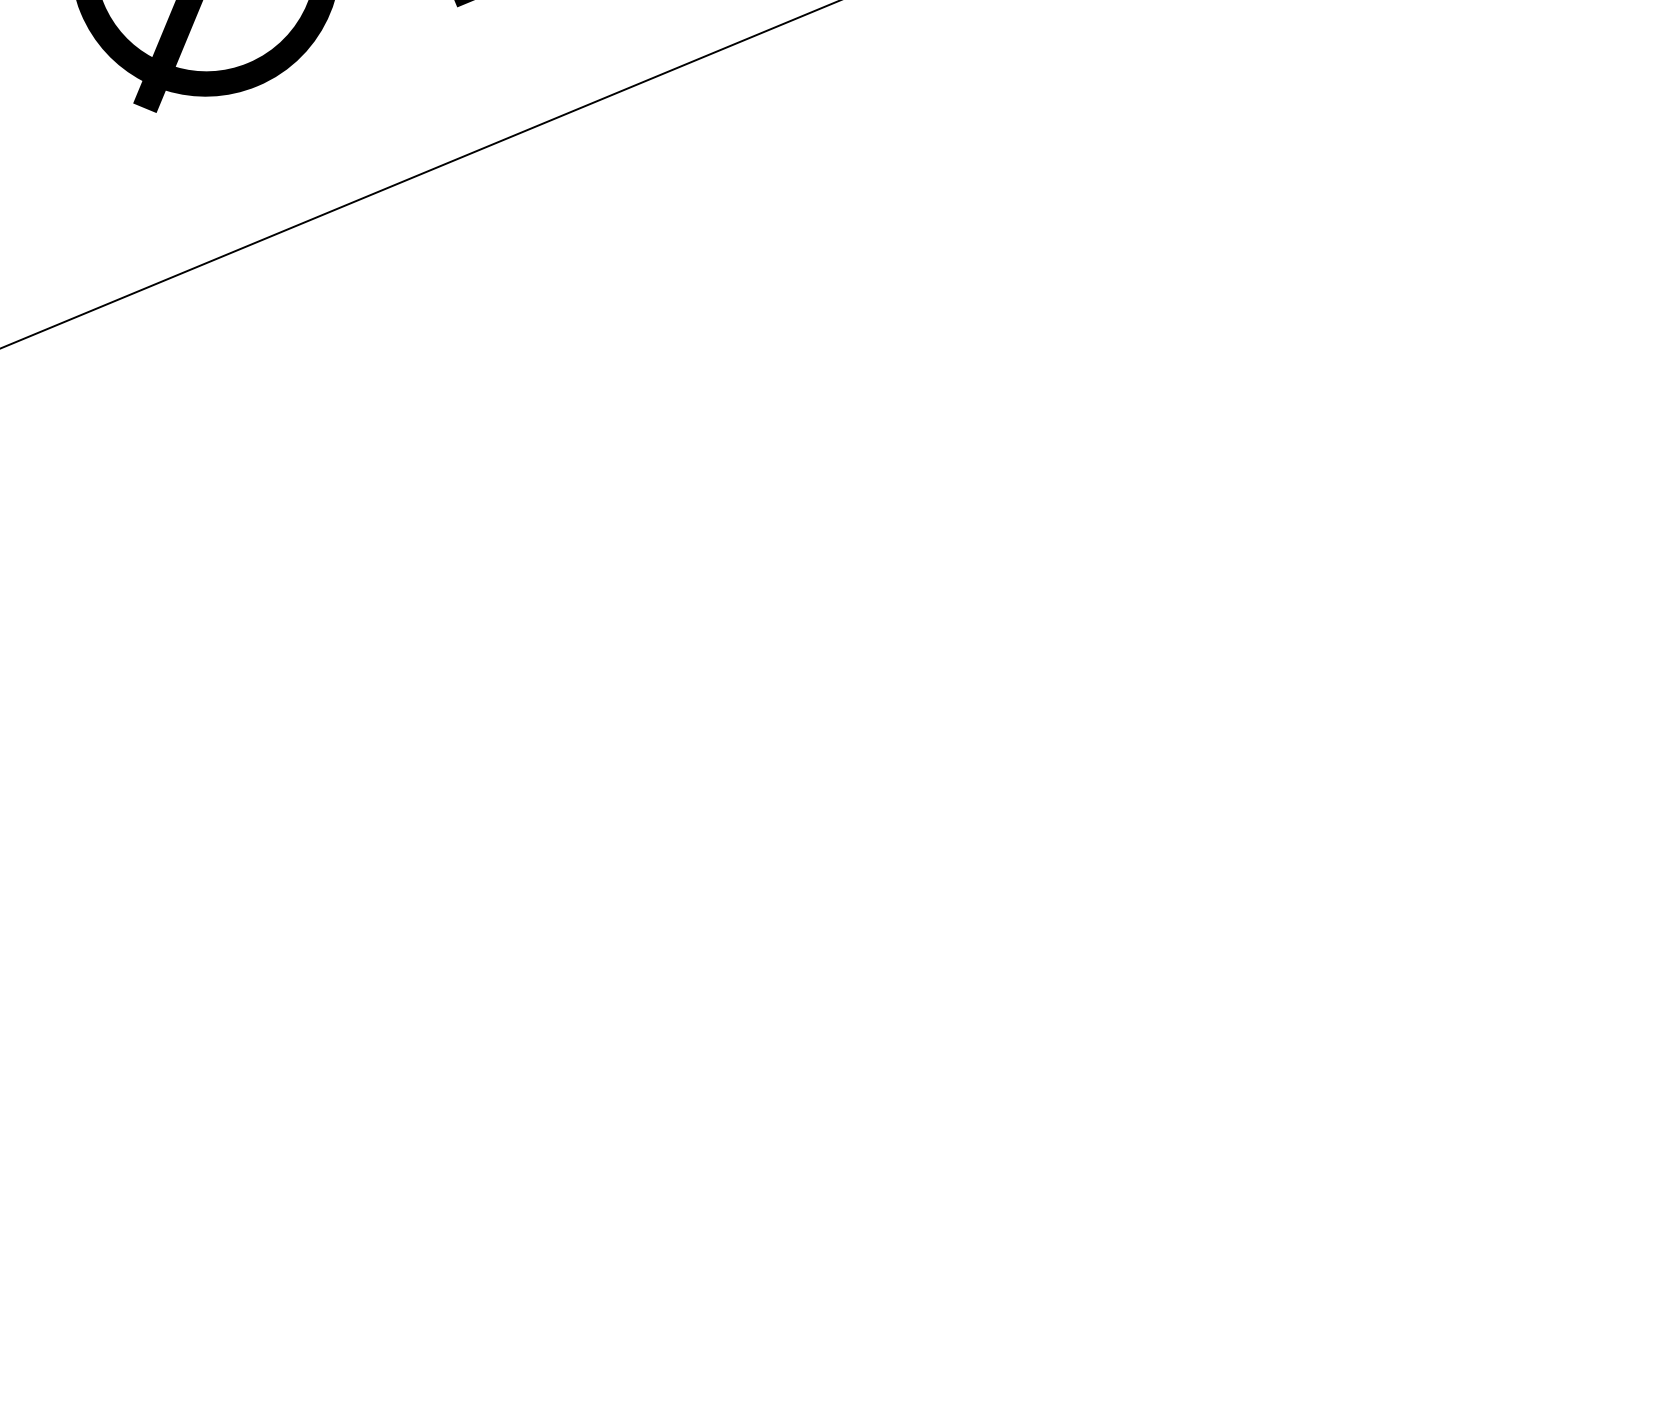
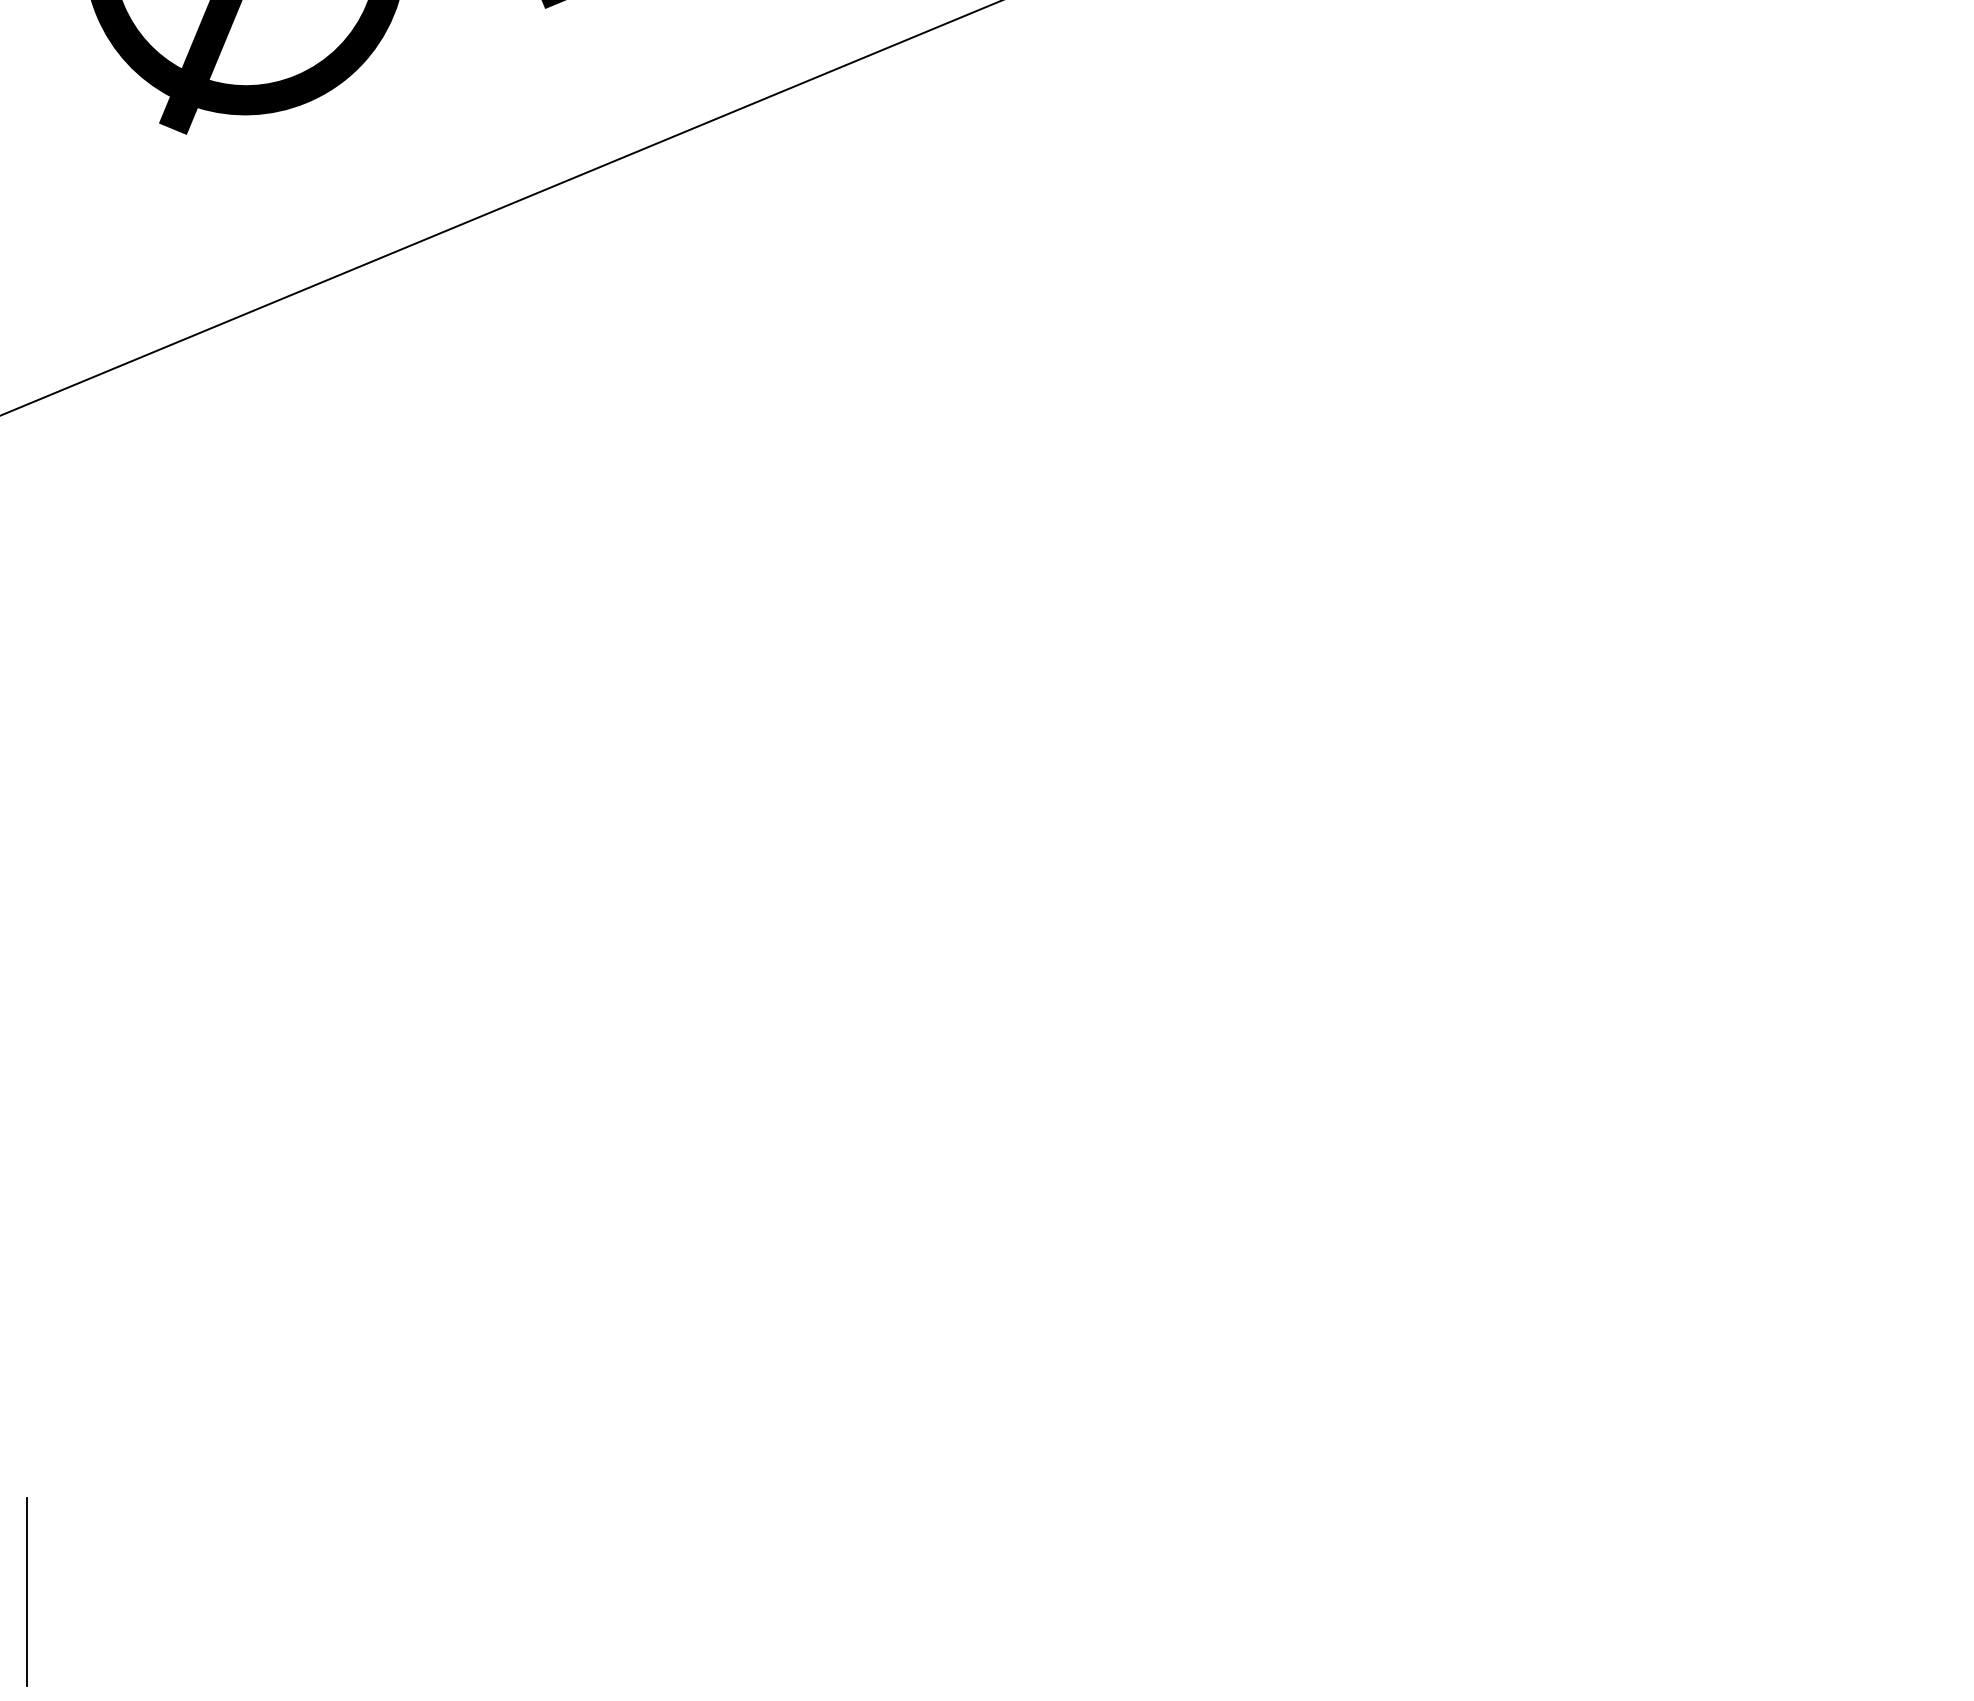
line: (22, 1335) -> (27, 1591), added

